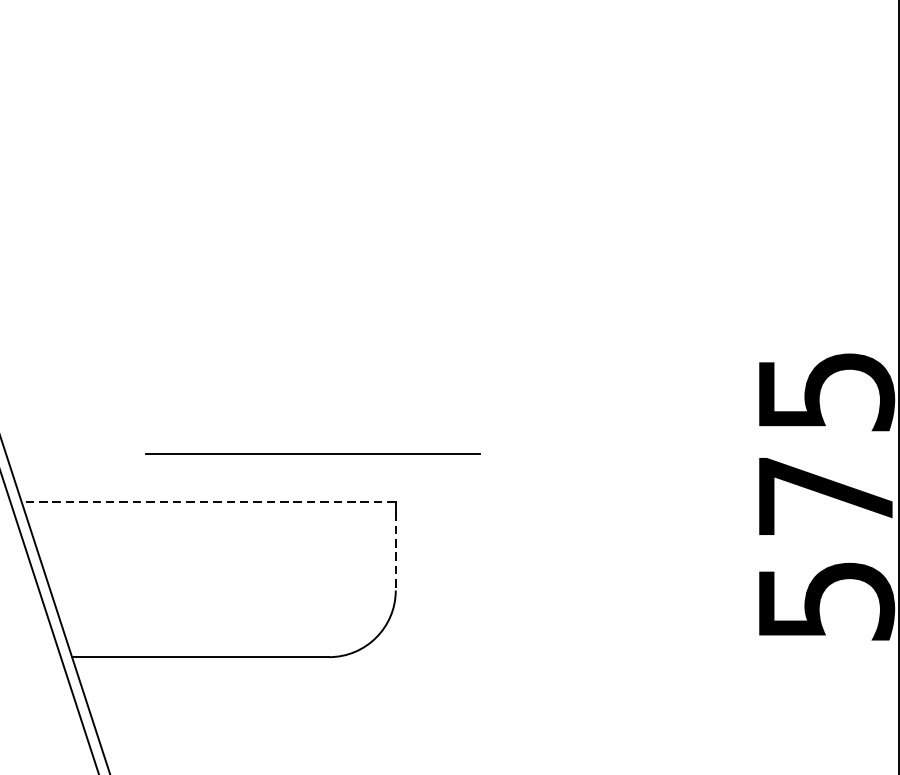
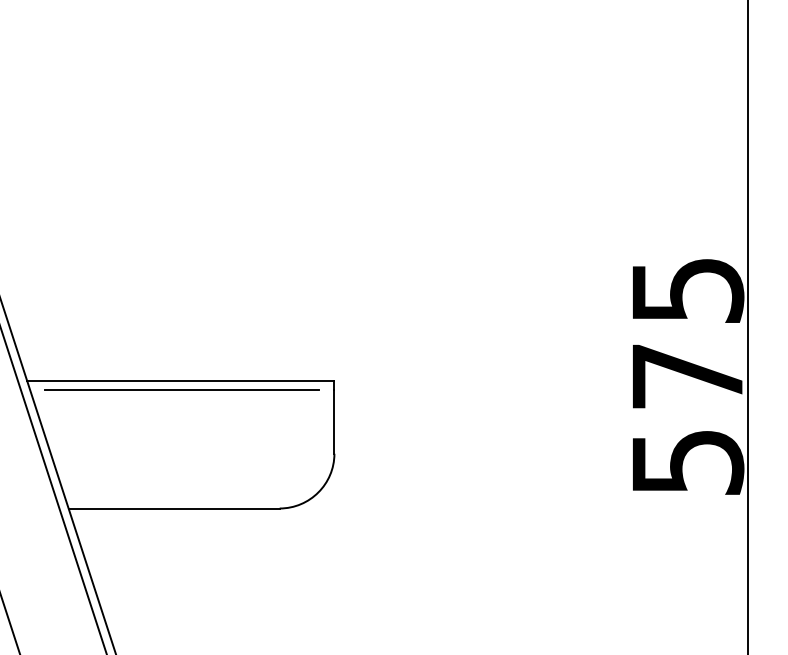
line: (311, 453) -> (181, 389), moved
line: (208, 501) -> (180, 380), dashed -> solid
line: (395, 552) -> (334, 422), dashed -> solid

